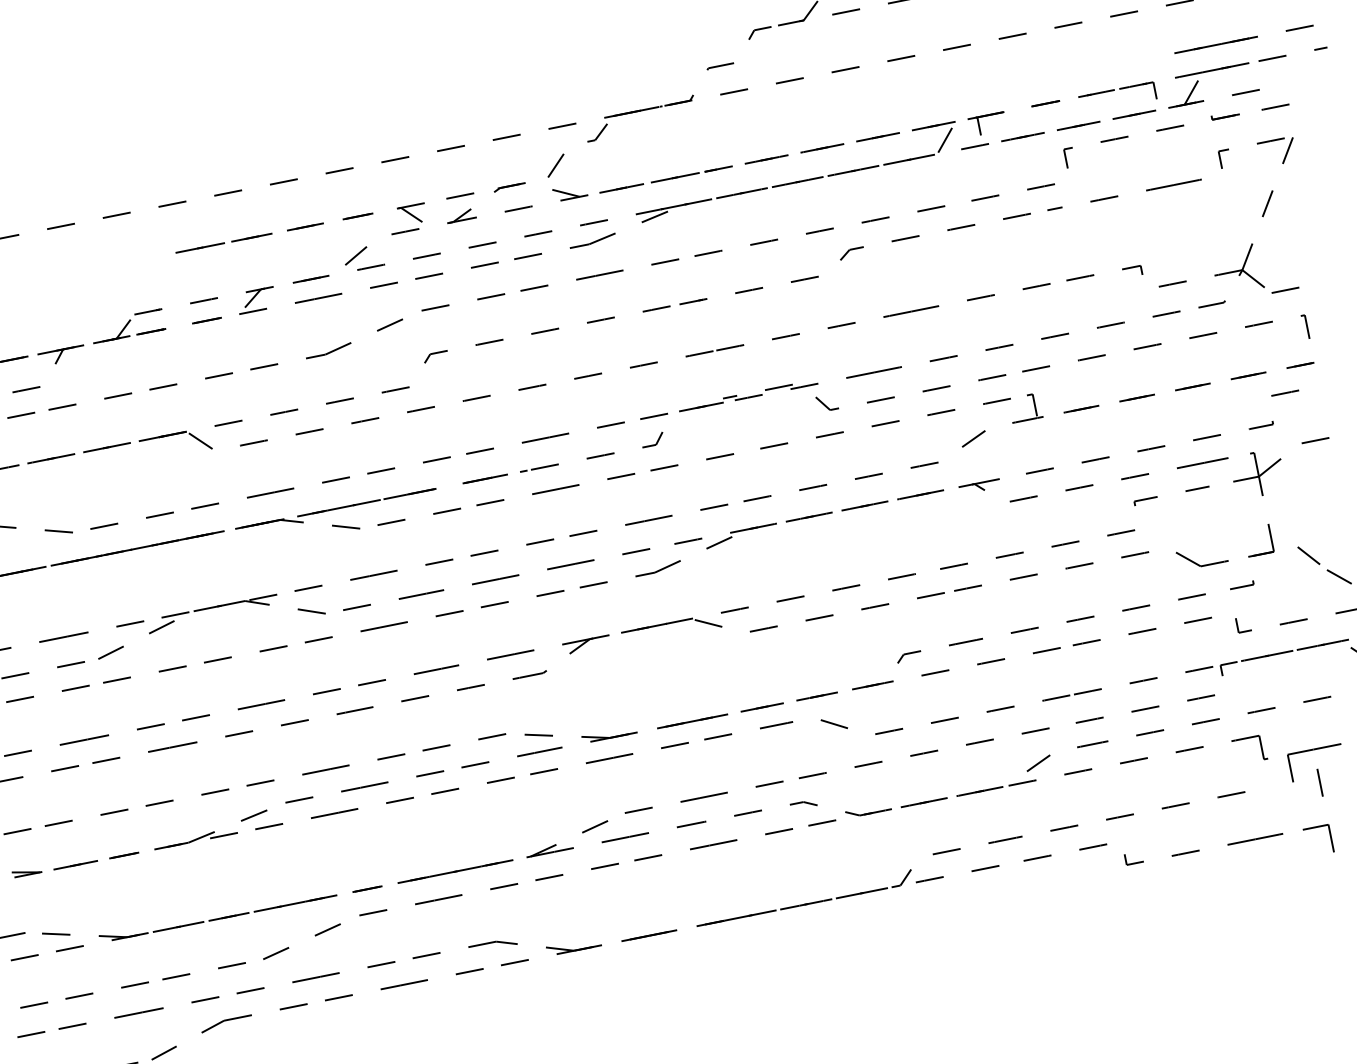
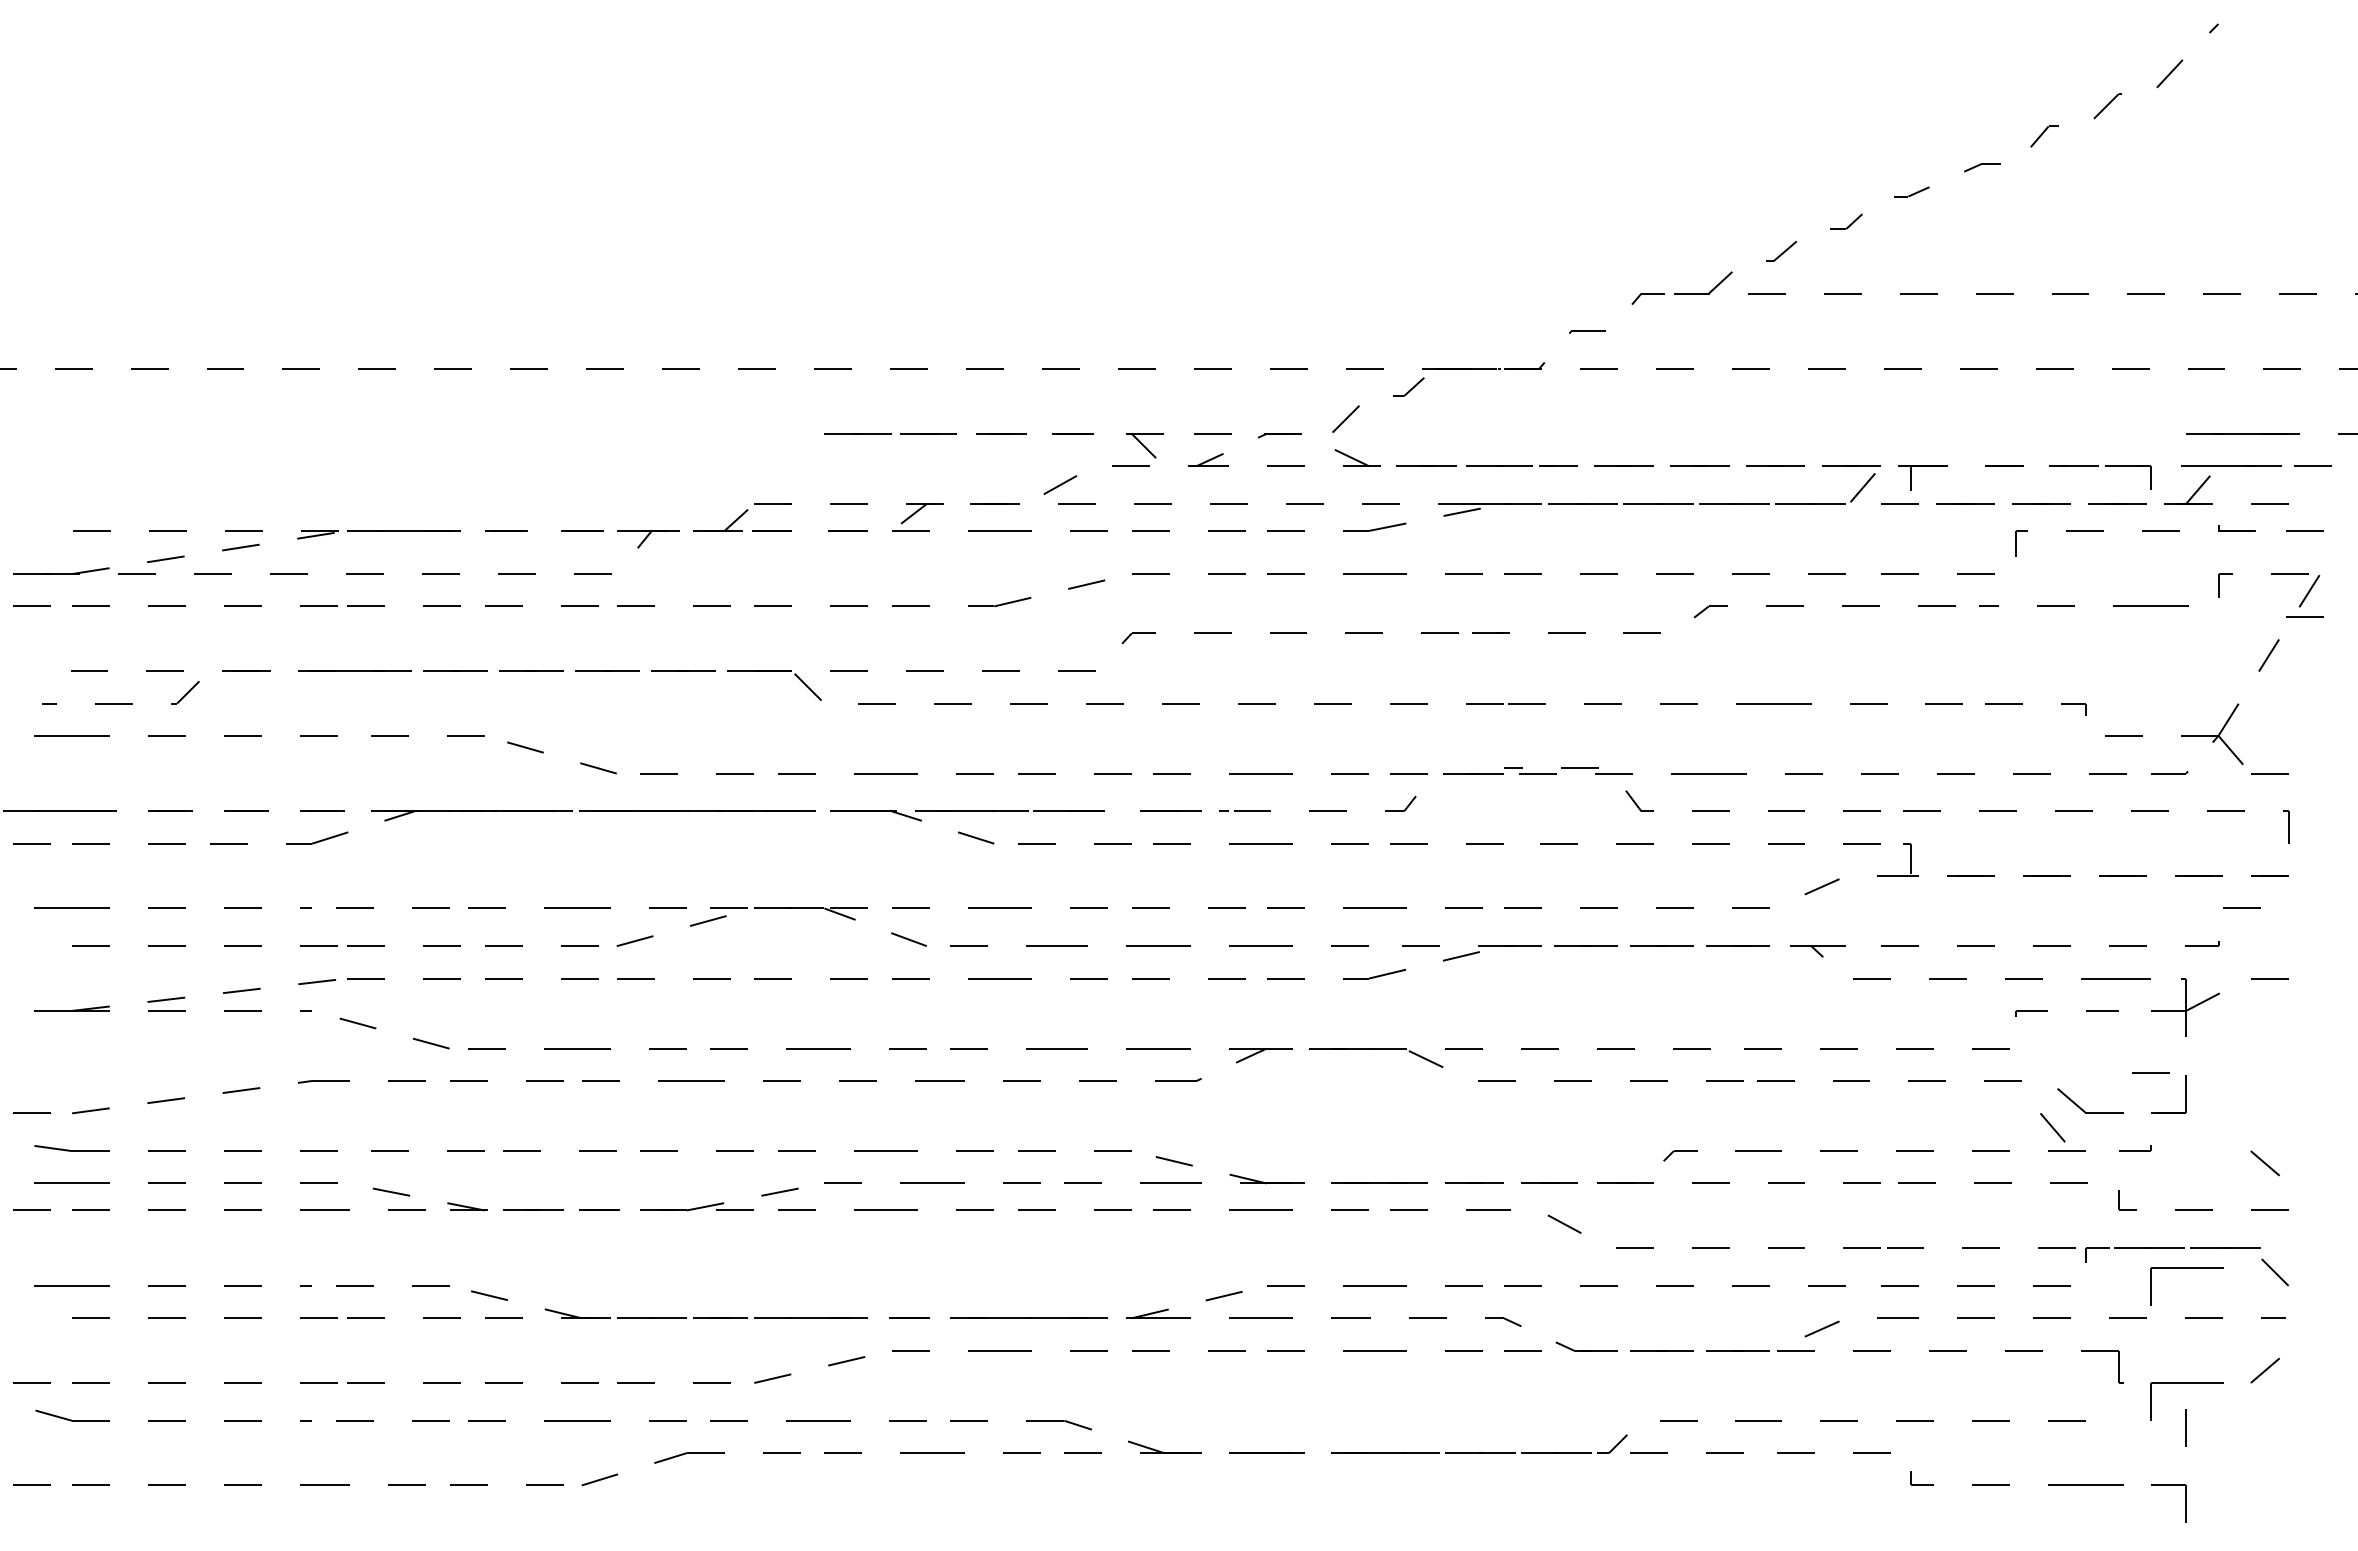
line: (1287, 169) -> (2304, 616), added
line: (1241, 527) -> (2150, 1072), added
line: (1308, 555) -> (2052, 1127), moved
part: (1296, 665) -> (2186, 1268), added

